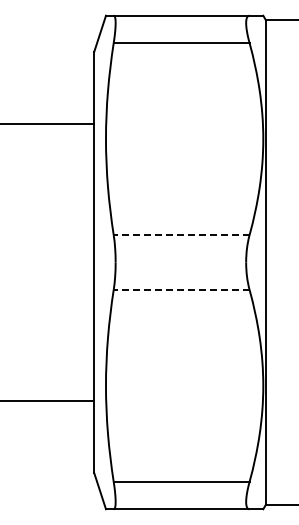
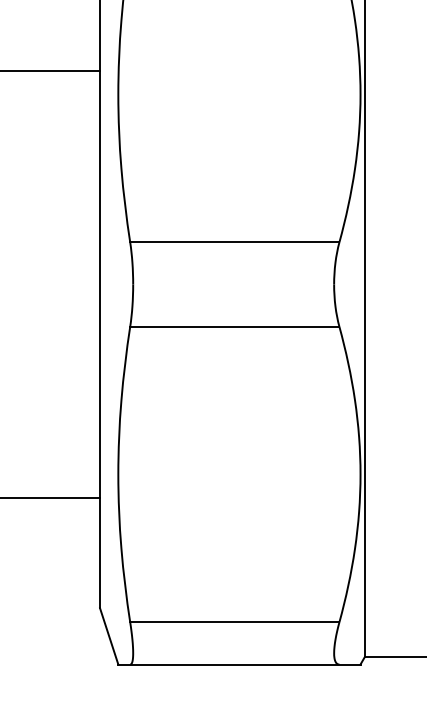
line: (181, 235) -> (234, 243), dashed -> solid
line: (181, 289) -> (234, 326), dashed -> solid

